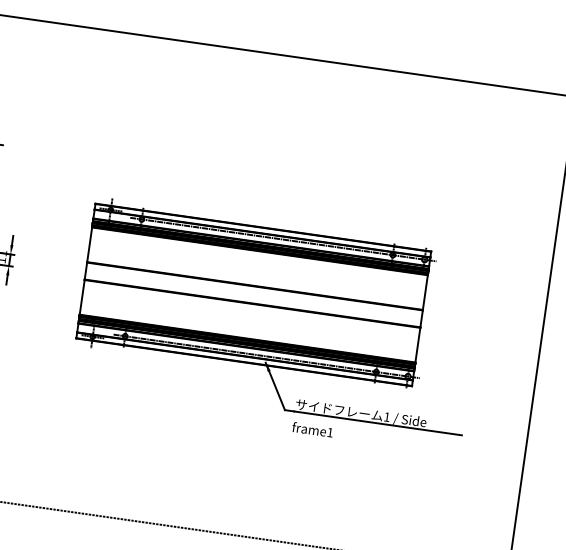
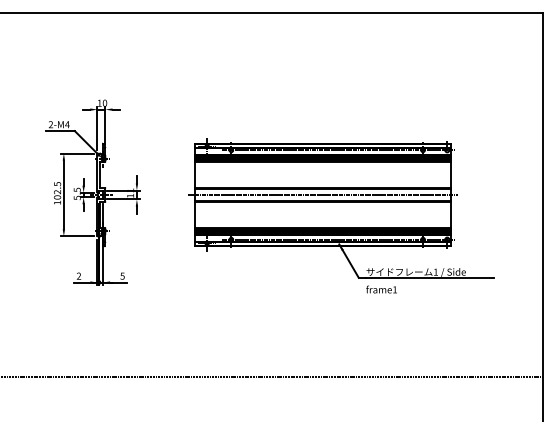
line: (252, 294) -> (322, 194), added

